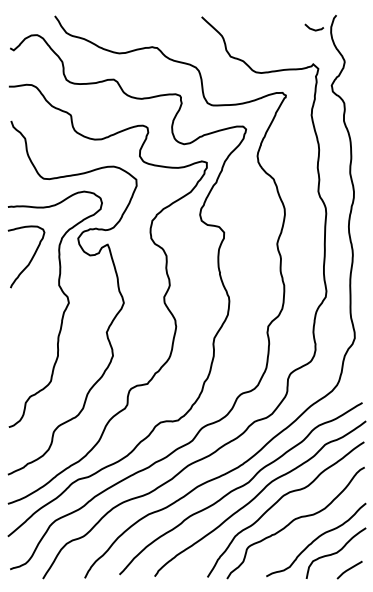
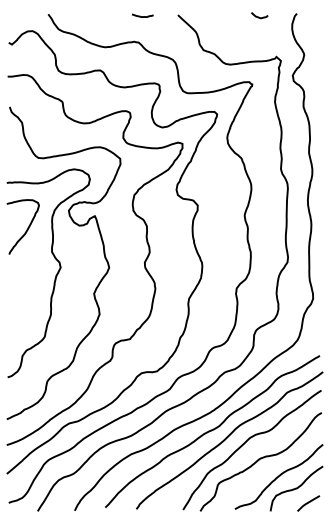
curve: (161, 18) -> (142, 16), added
curve: (313, 28) -> (258, 16), moved

